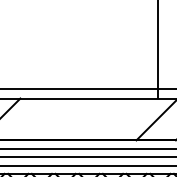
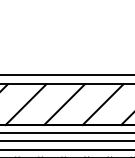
line: (38, 119) -> (25, 104), added
line: (78, 119) -> (64, 104), added
line: (117, 119) -> (102, 104), added

